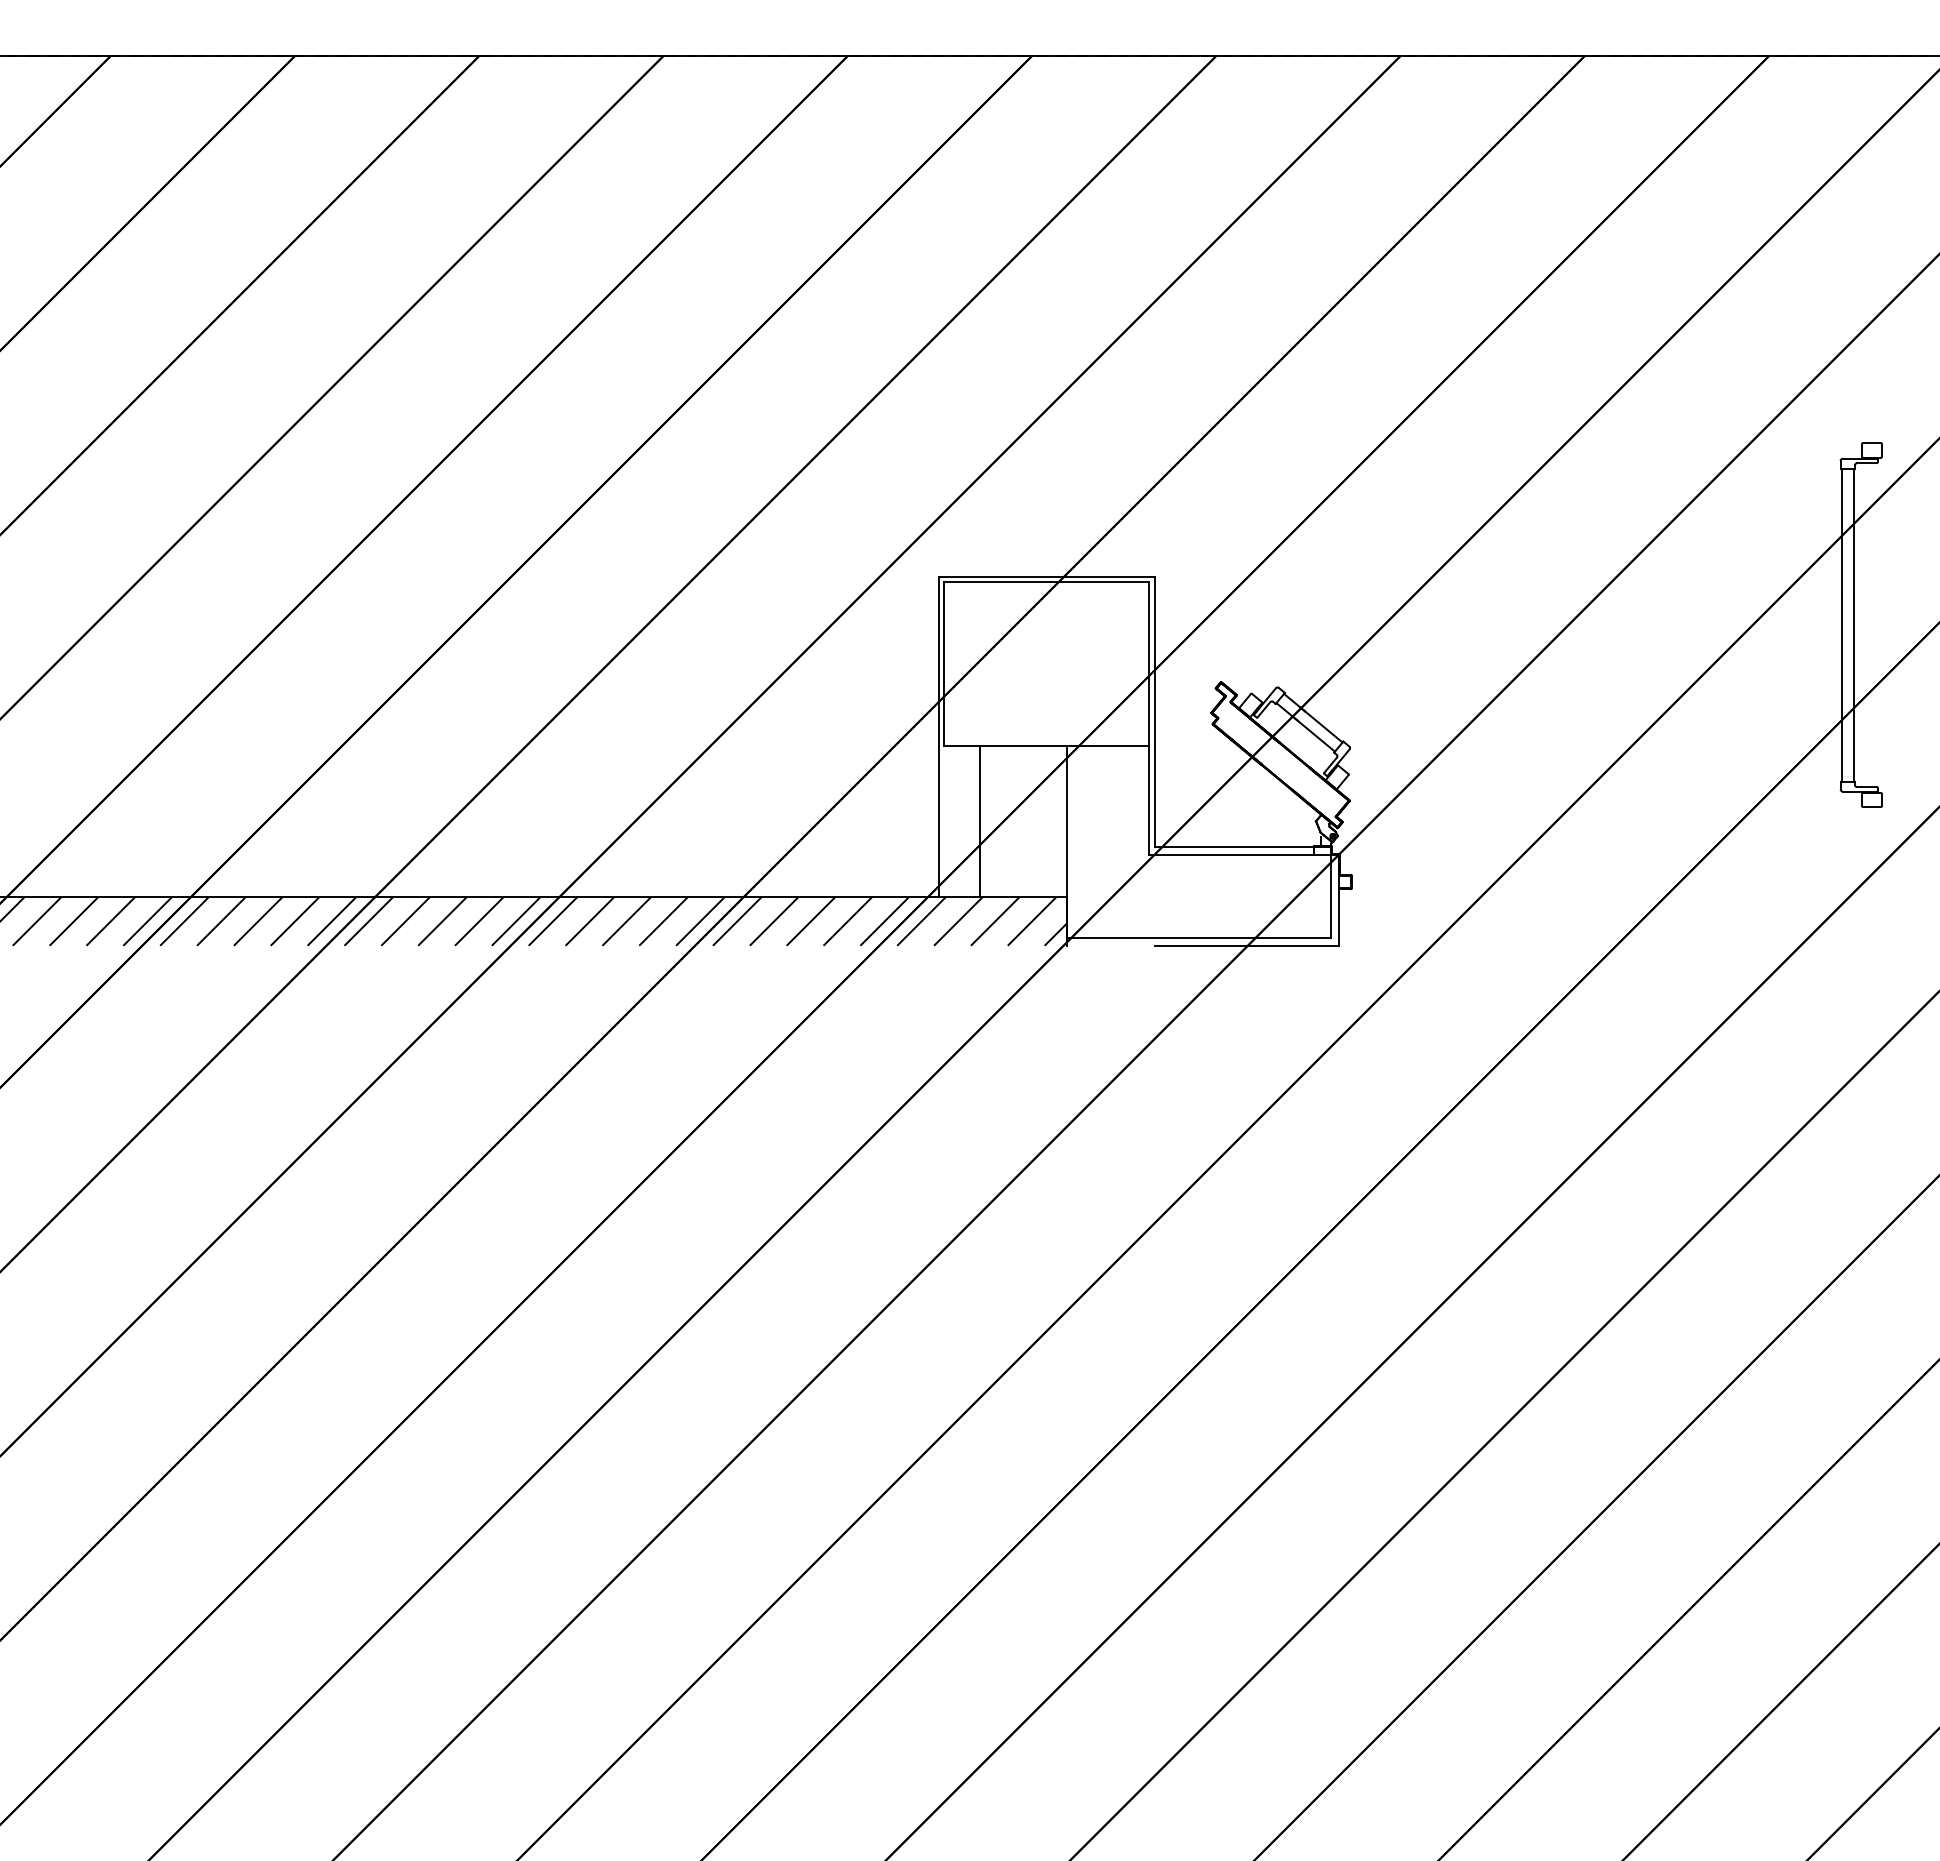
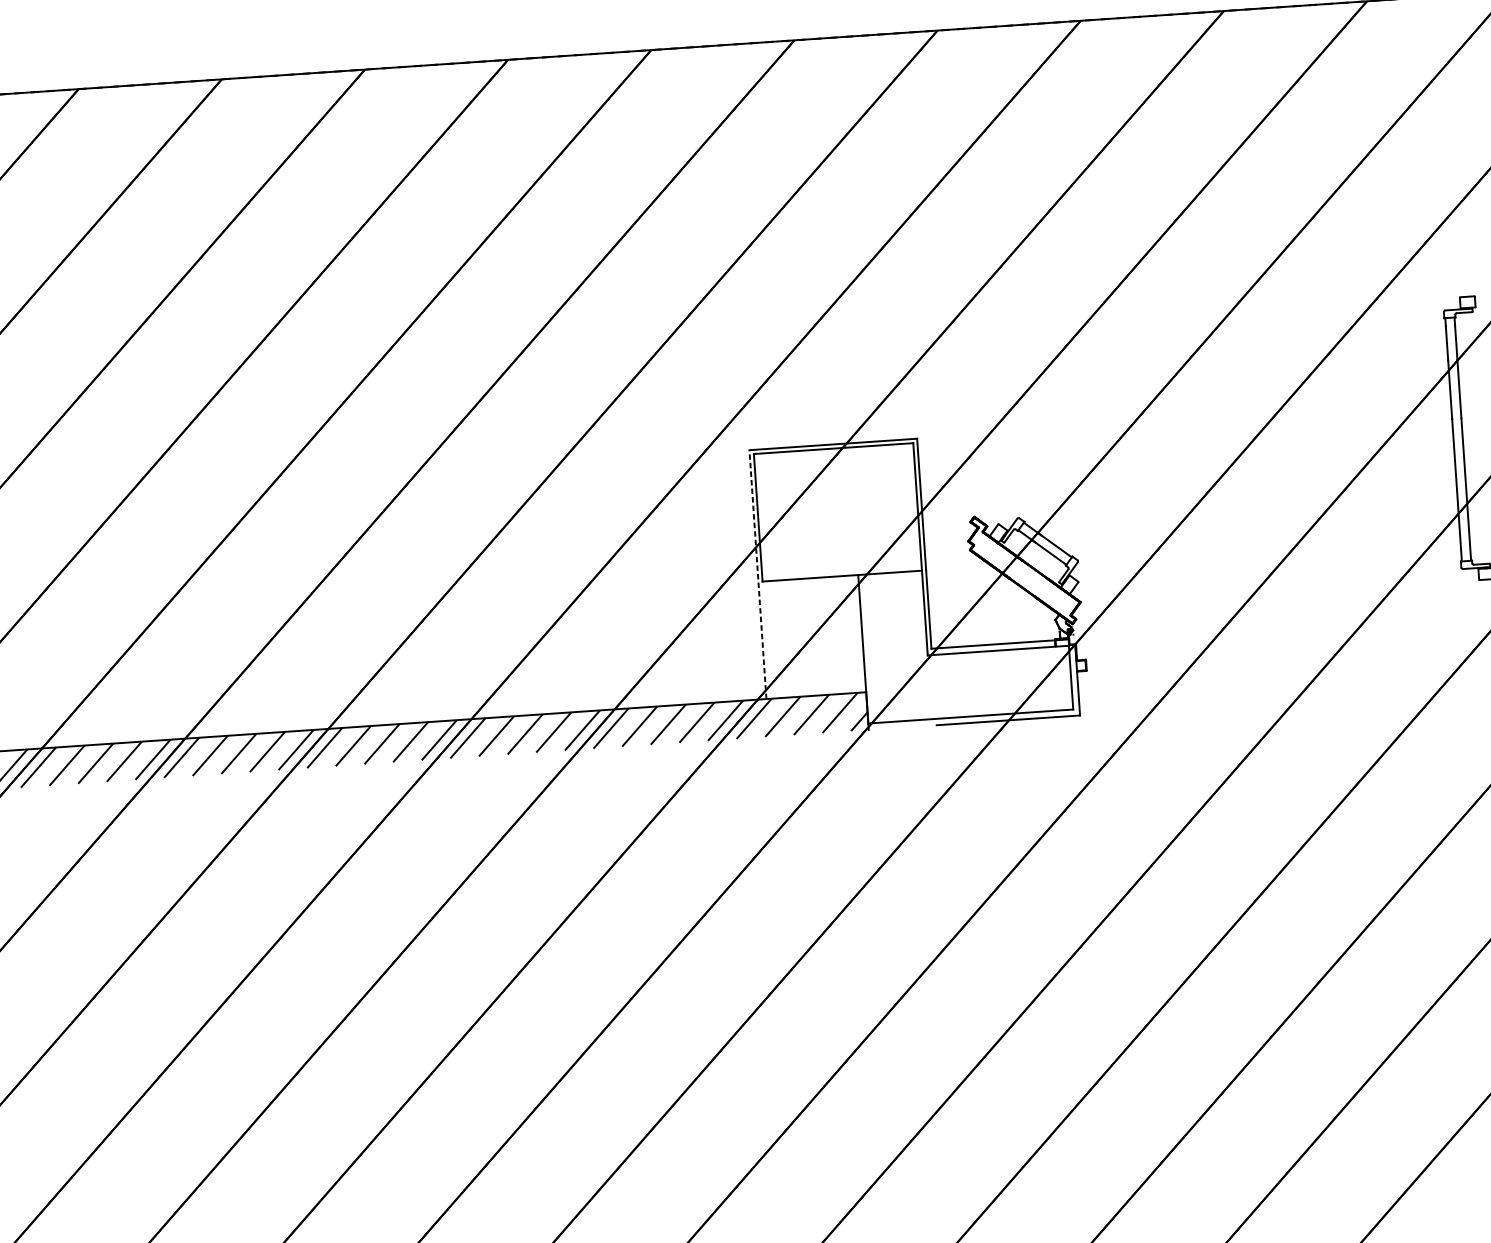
line: (938, 736) -> (757, 574), solid -> dashed
line: (979, 821) -> (794, 637), removed

